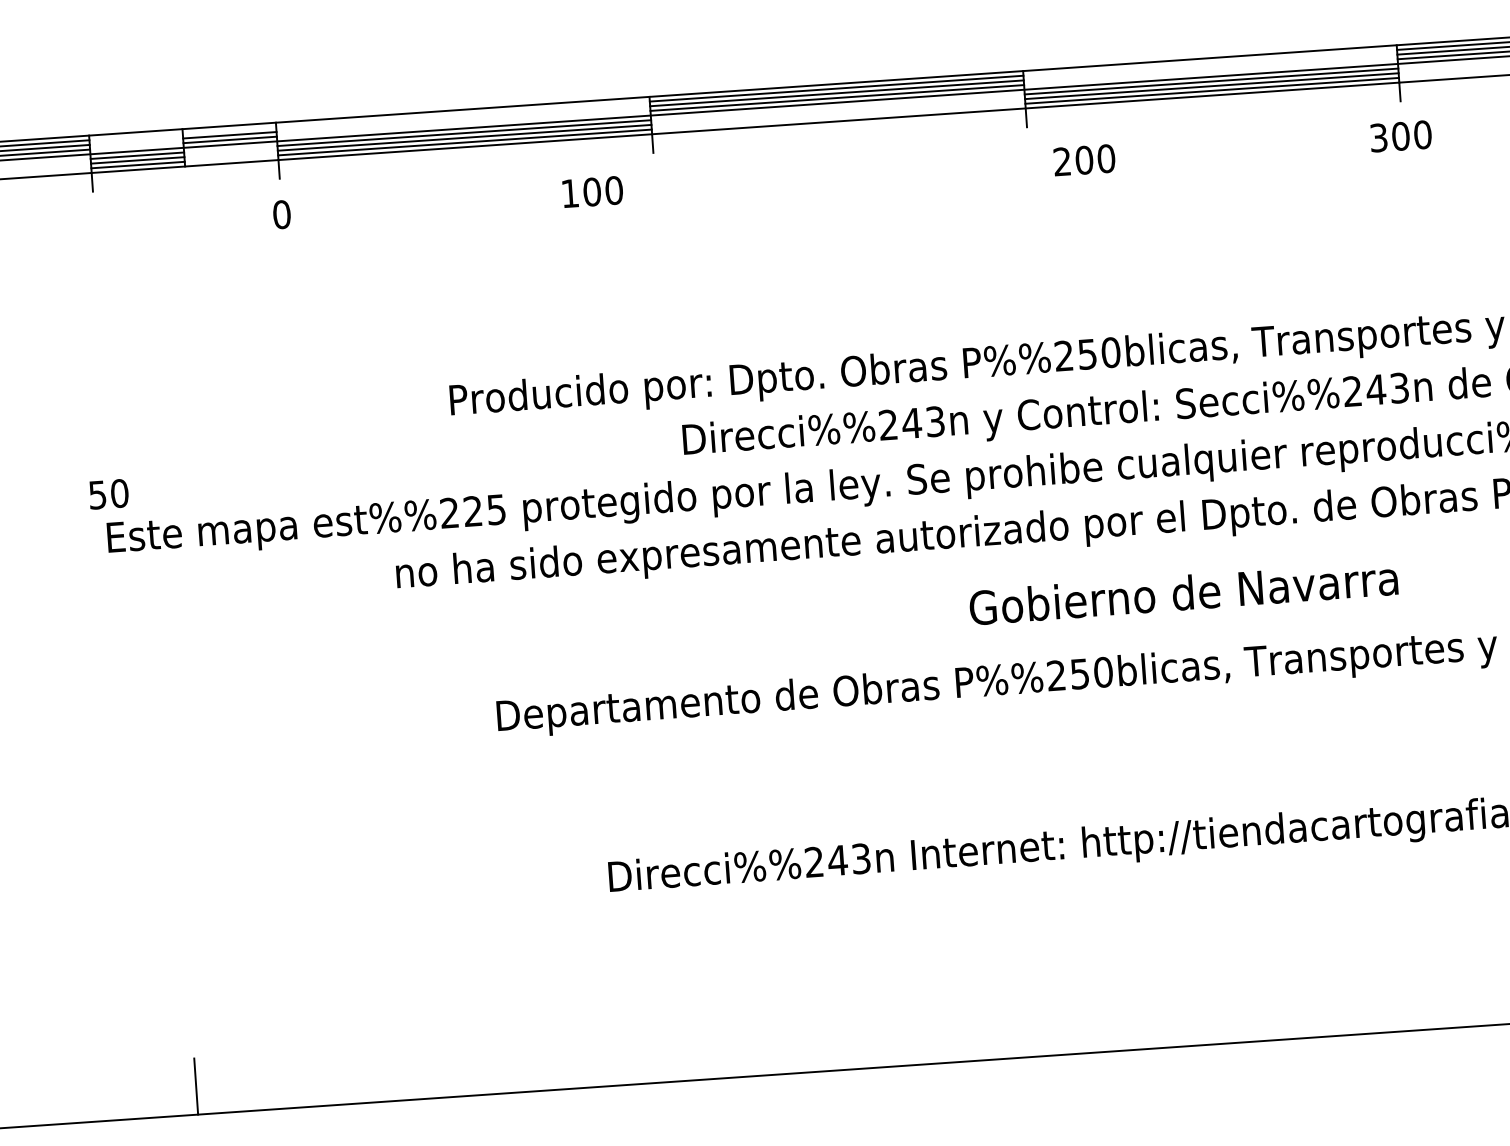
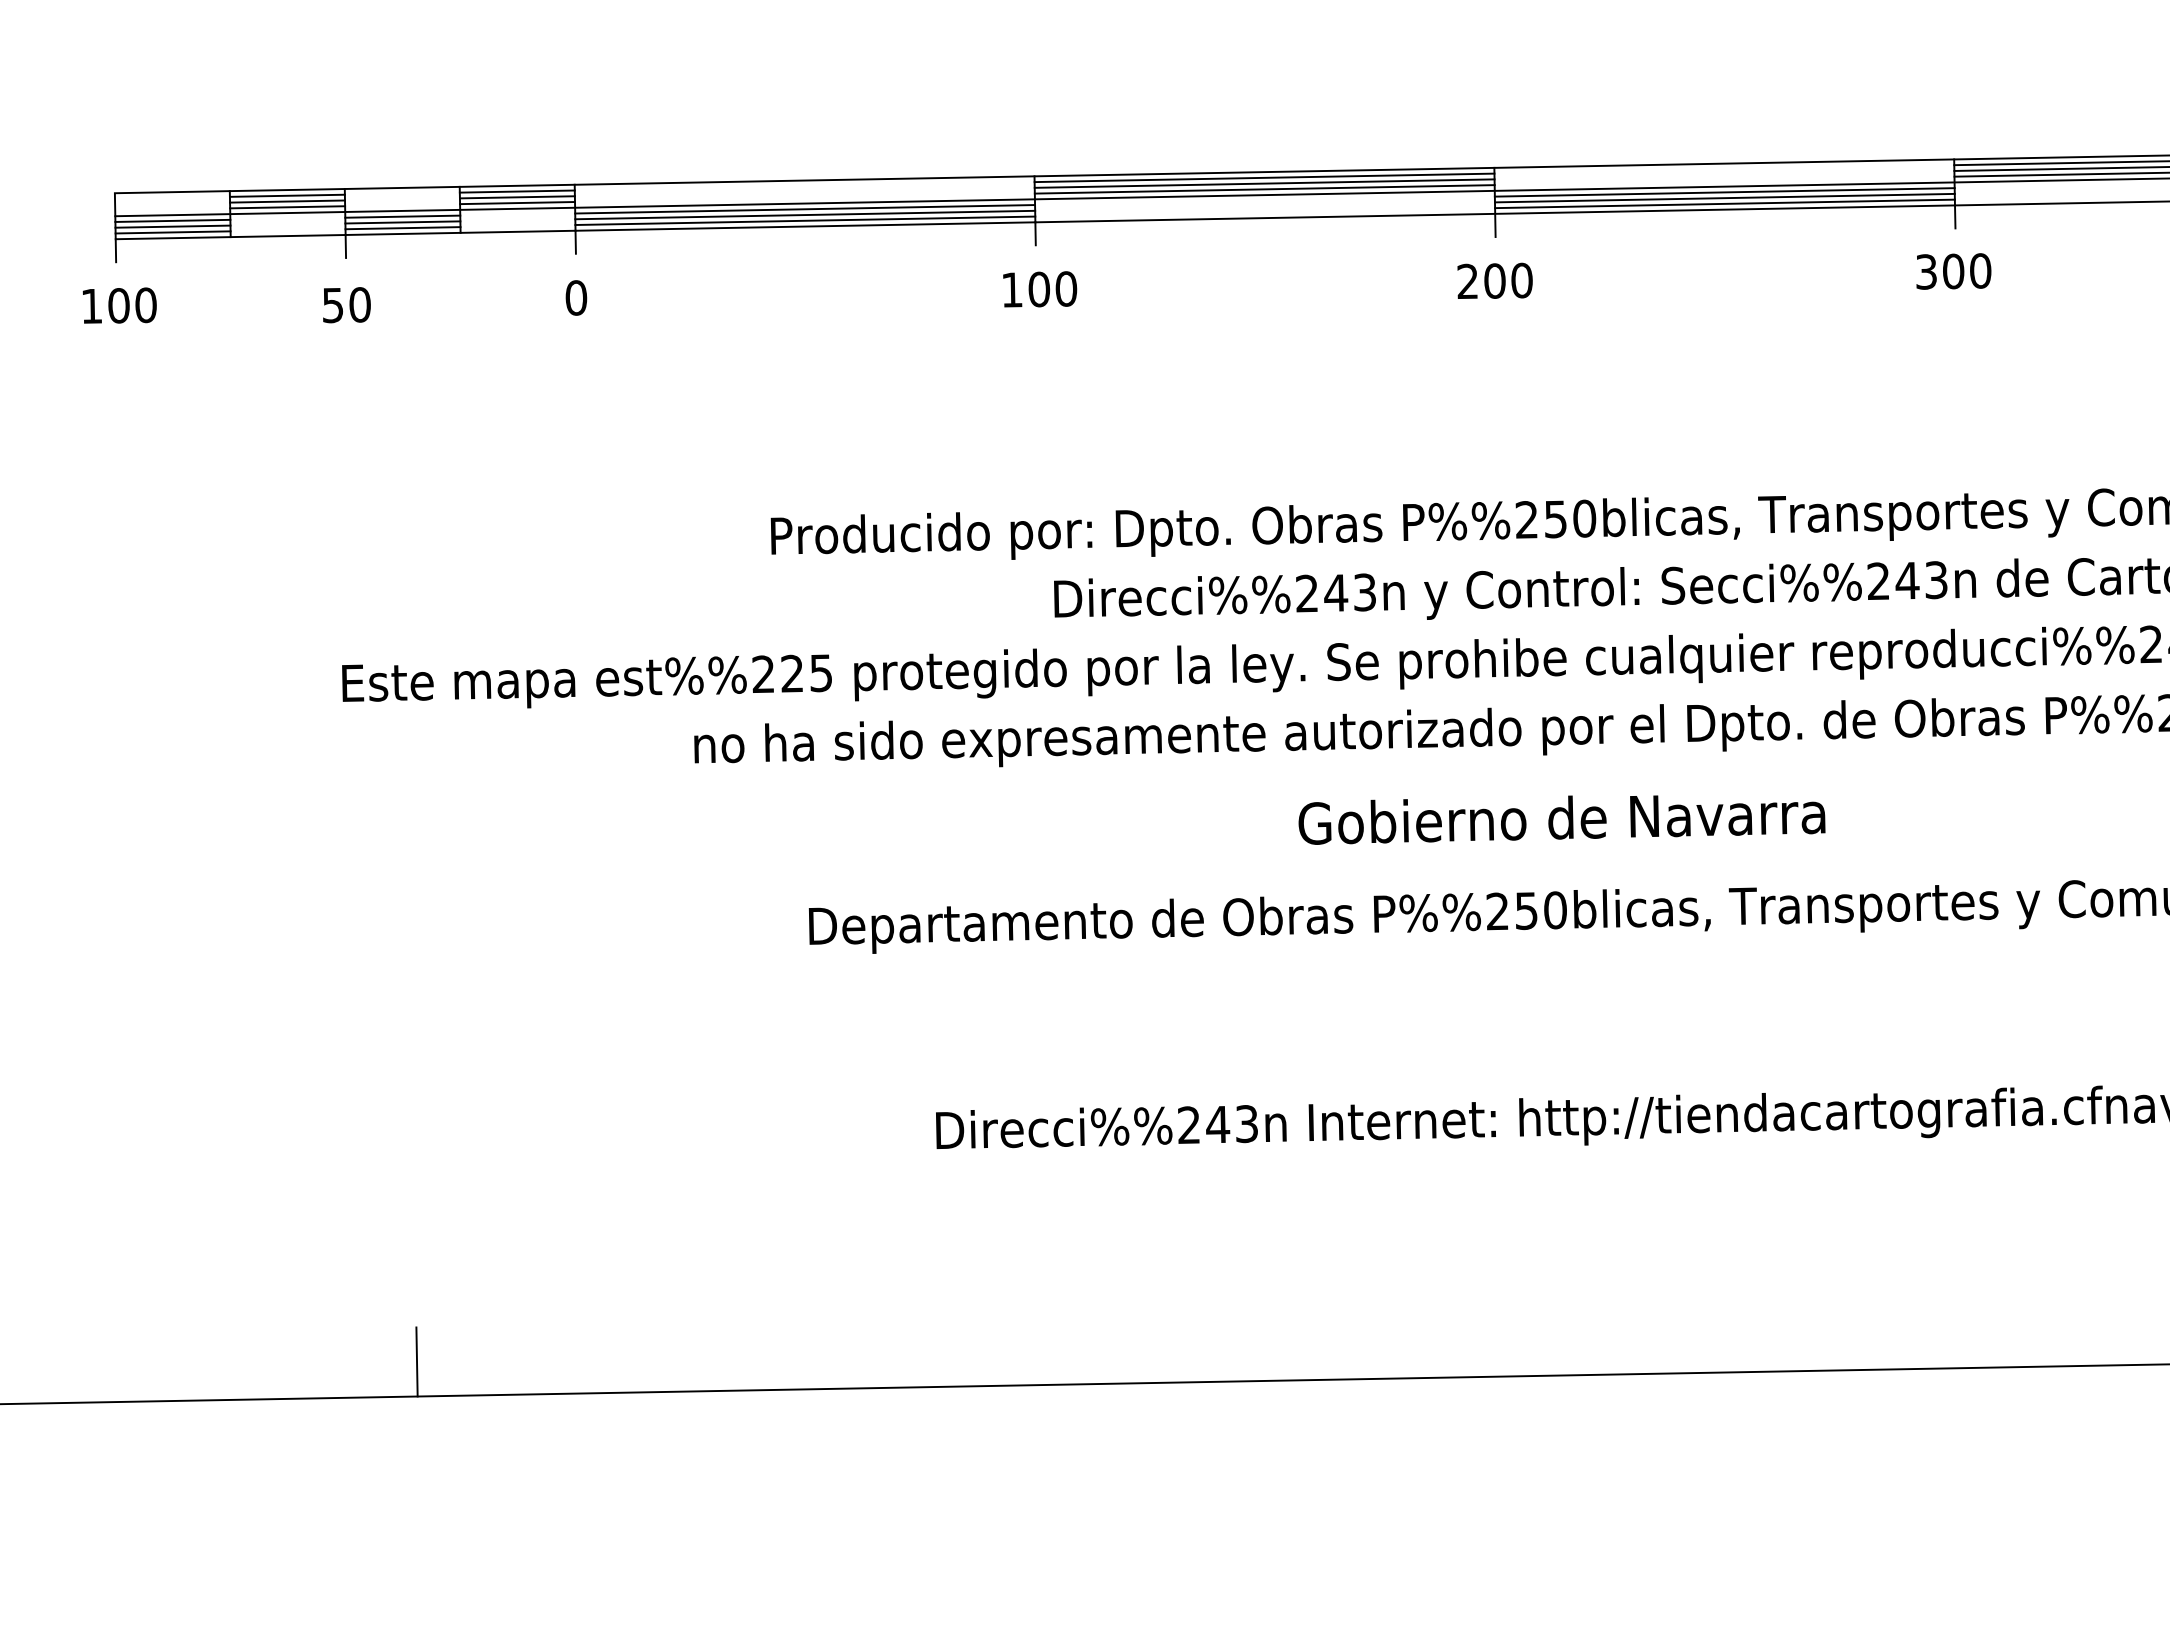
line: (228, 130) -> (516, 191), added
text: (1084, 159) -> (1494, 280), moved
text: (593, 192) -> (1040, 289), moved
text: (108, 494) -> (346, 305), moved
text: (1183, 594) -> (1561, 819), moved

